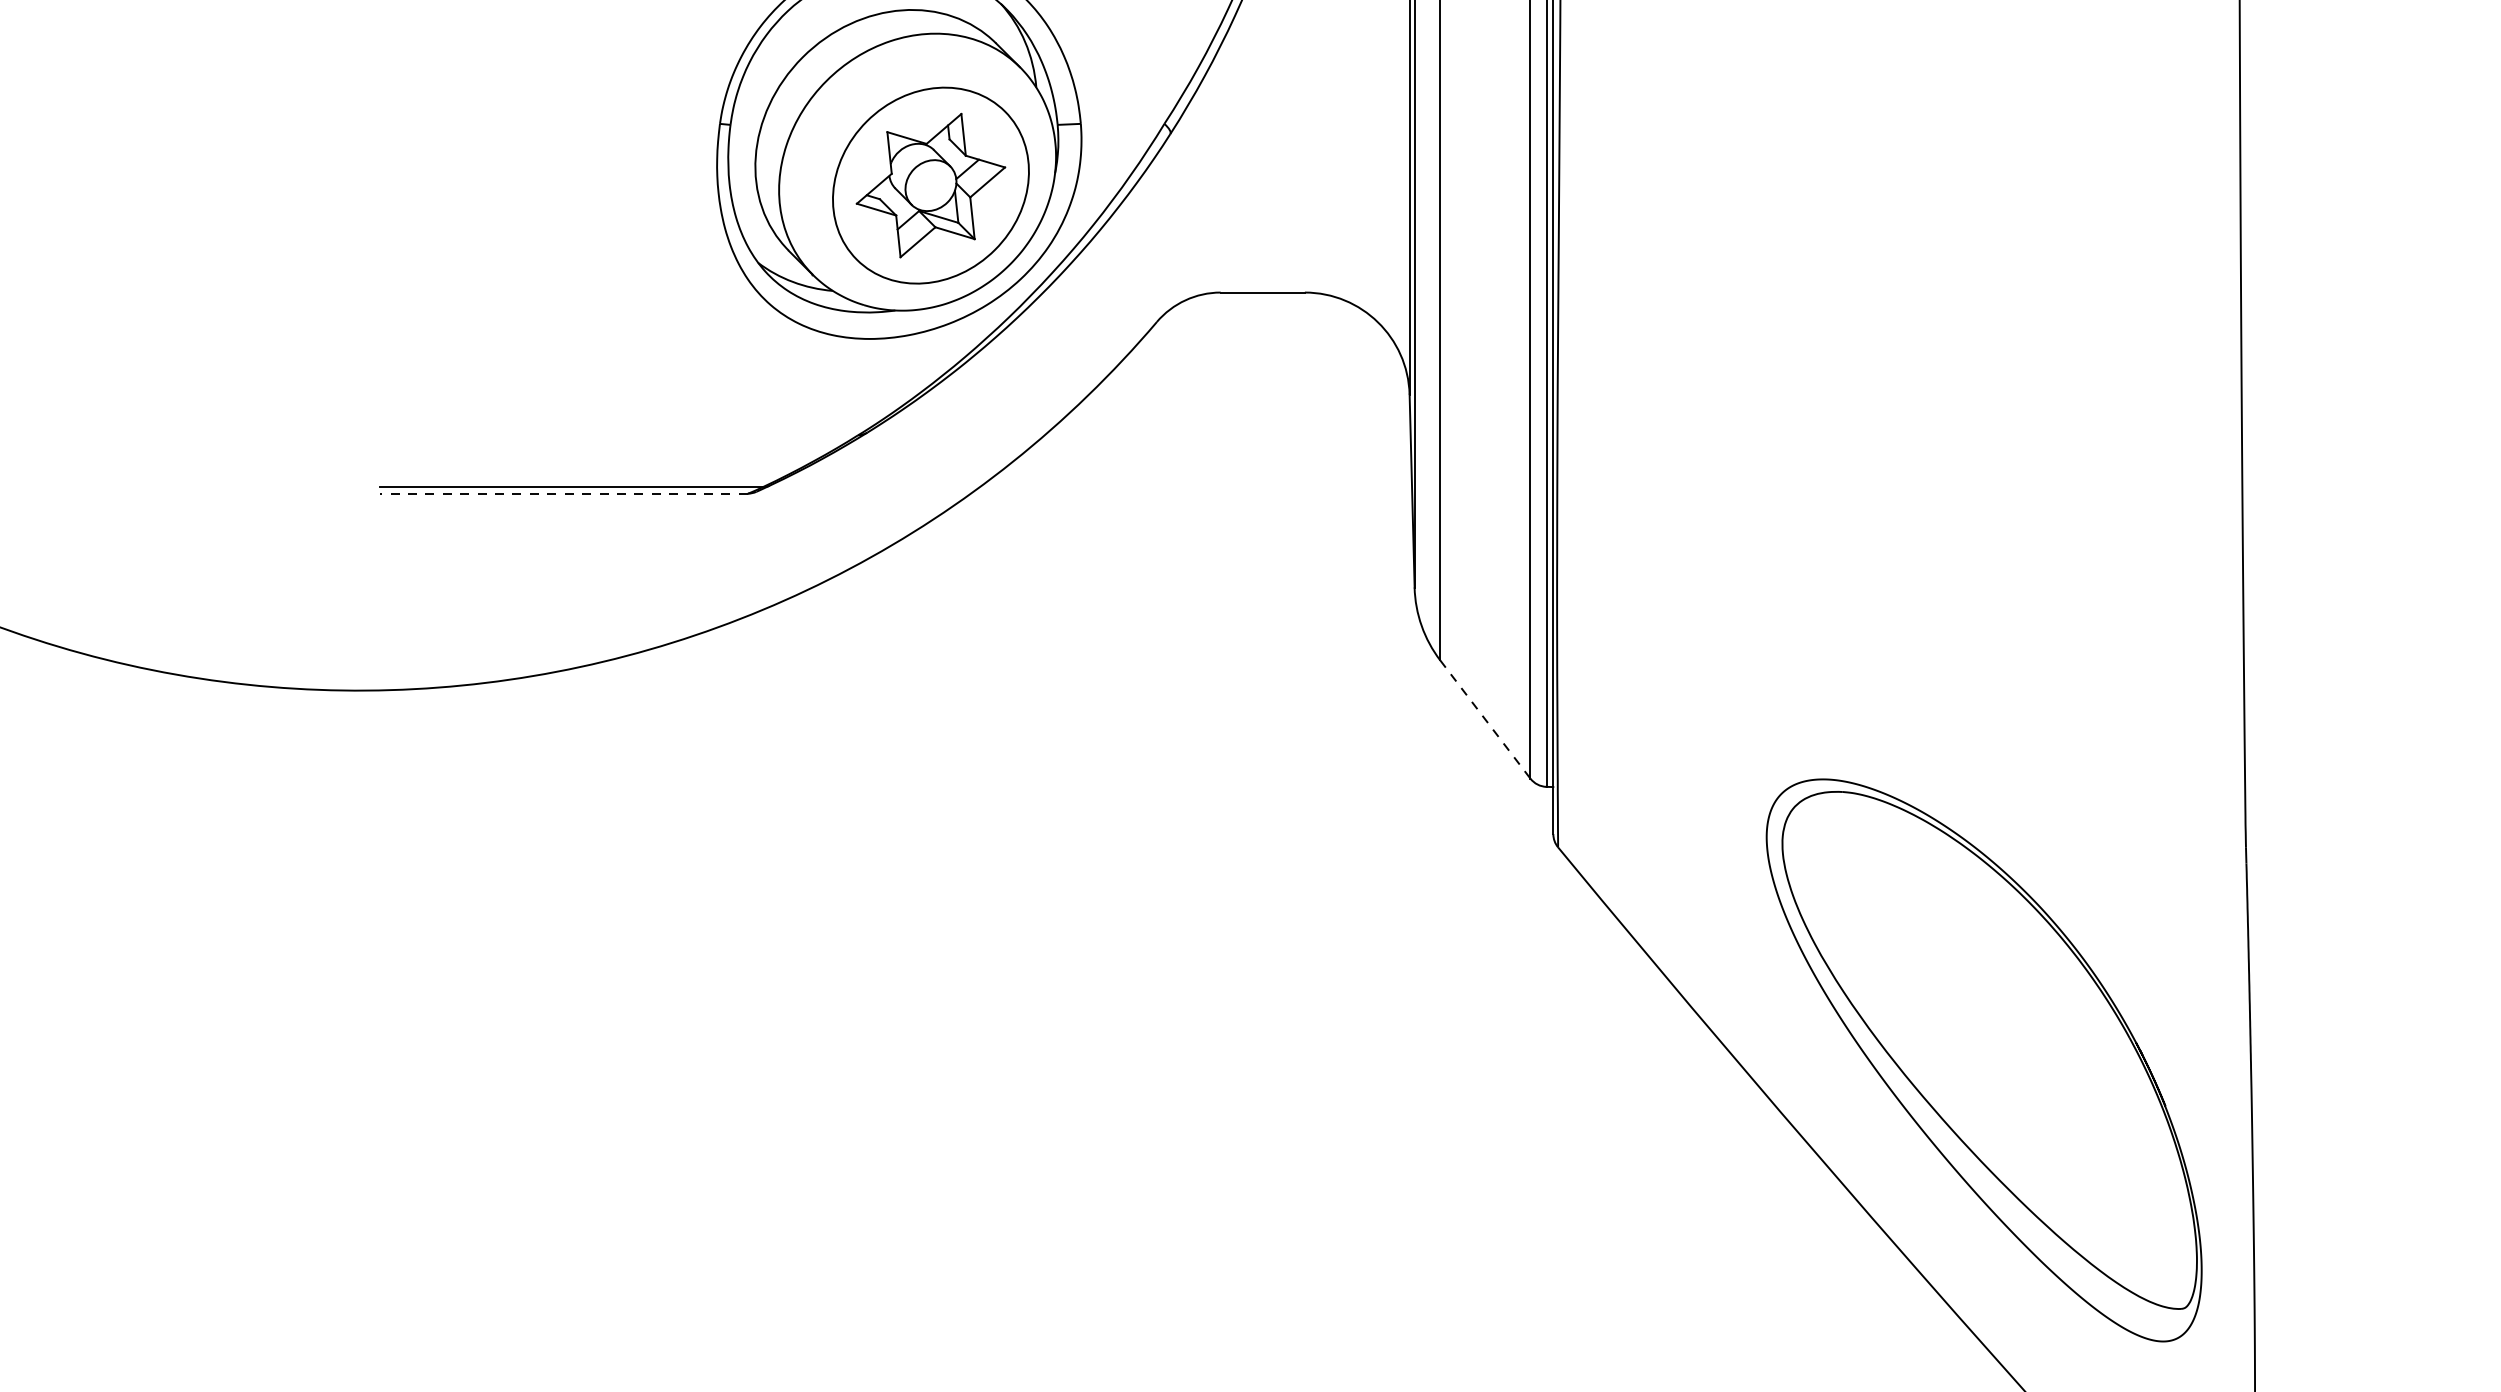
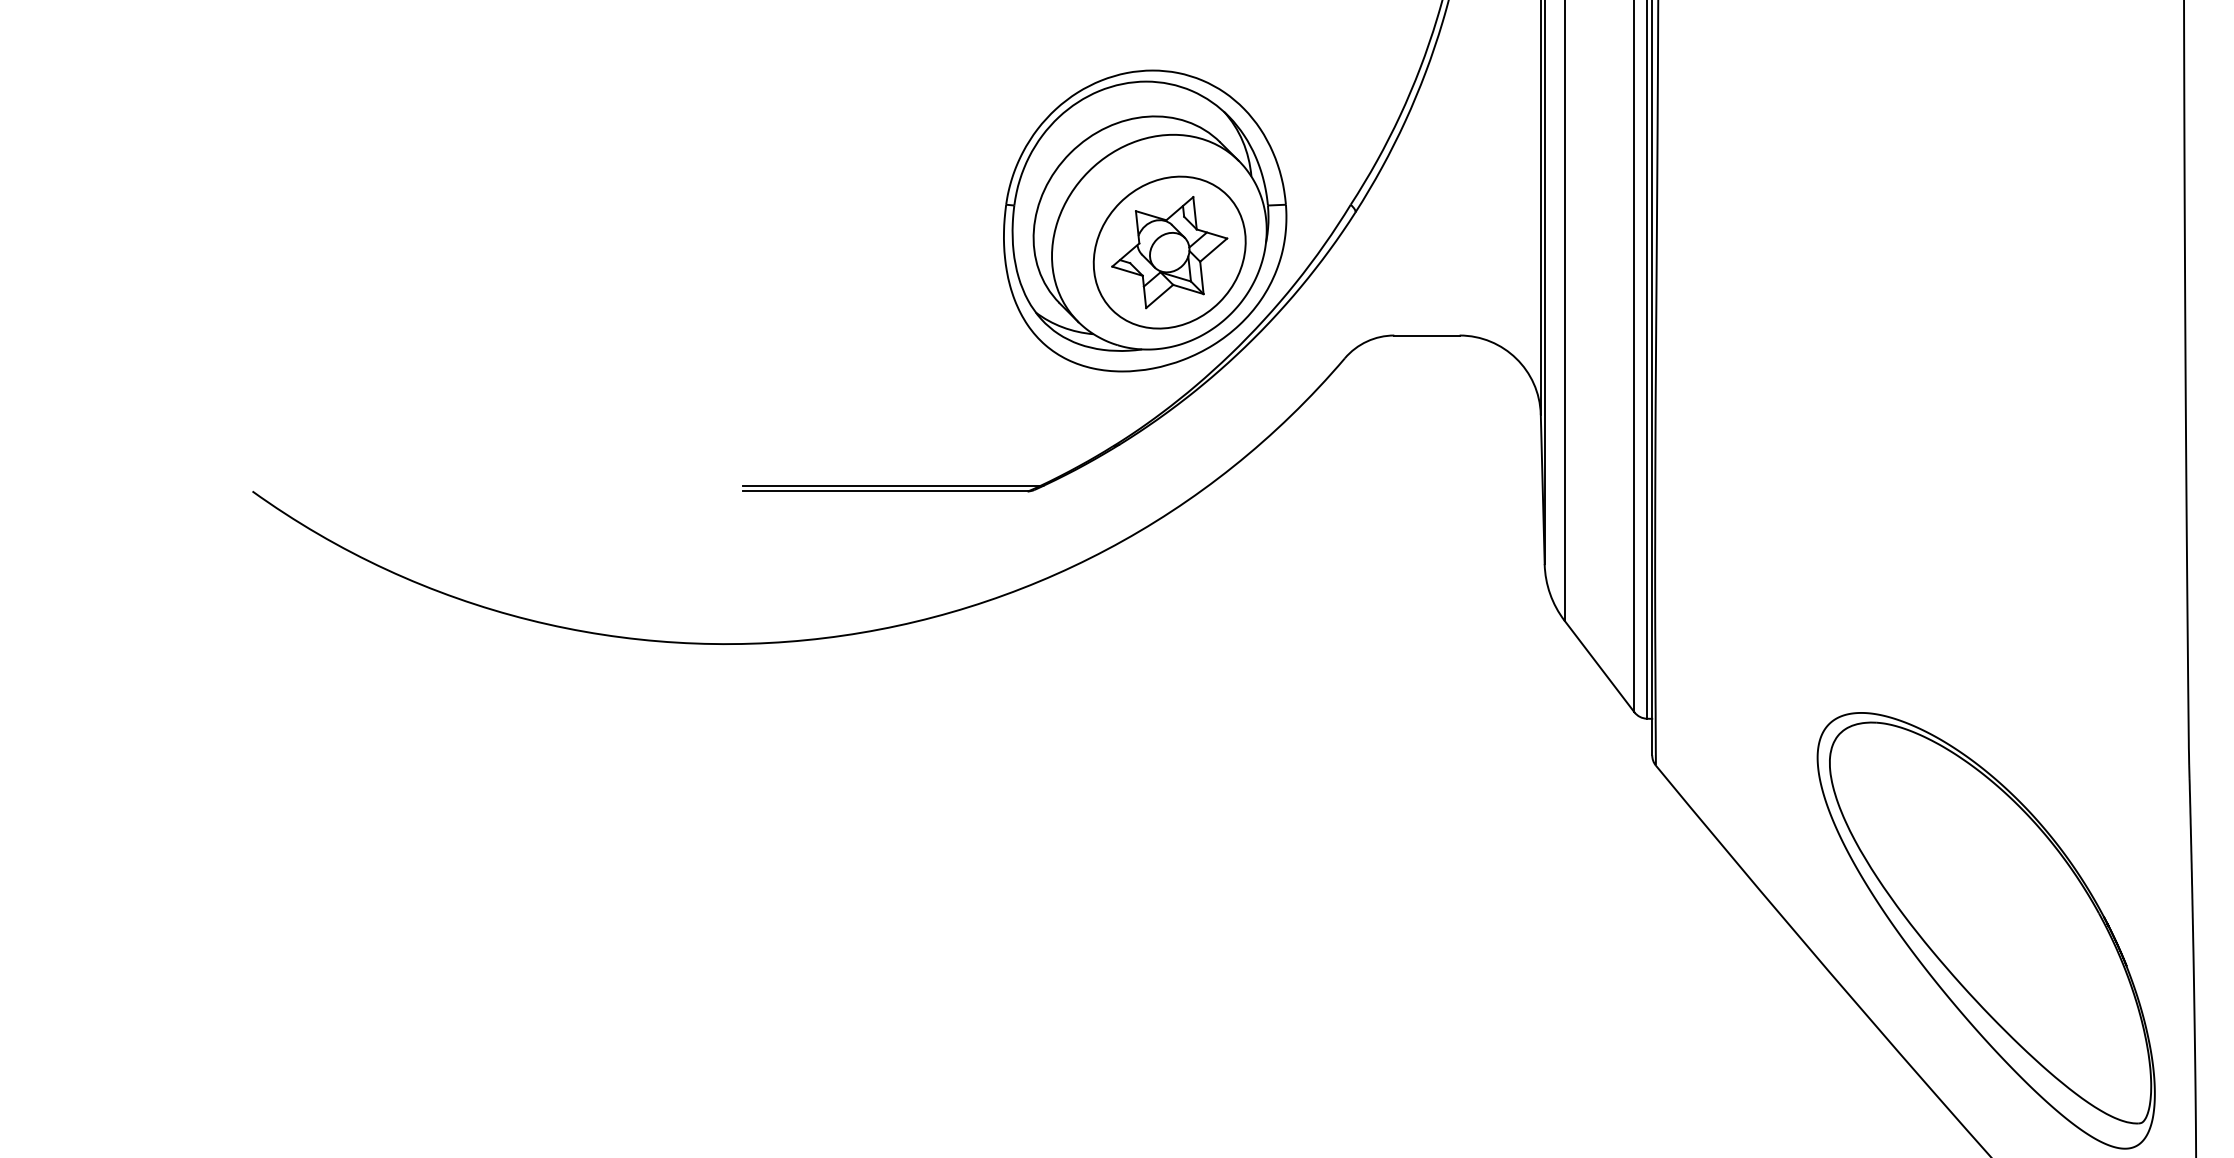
line: (563, 493) -> (884, 491), dashed -> solid
line: (1485, 719) -> (1599, 666), dashed -> solid

